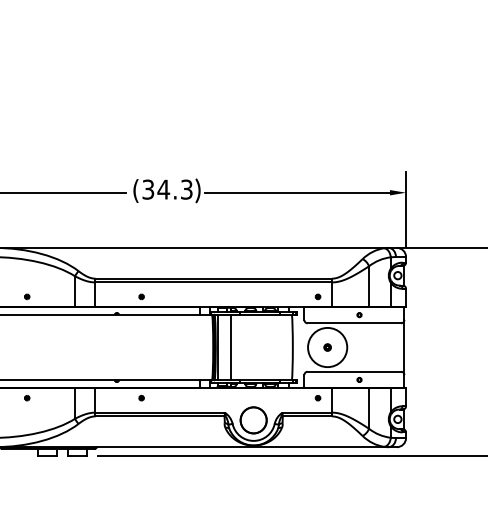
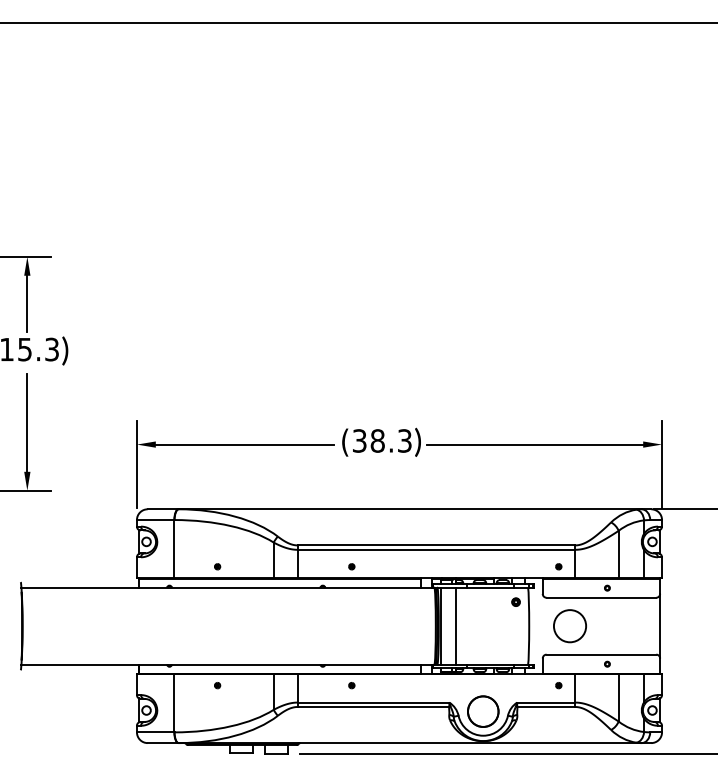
text: (163, 189) -> (377, 440), (34.3 -> (38.3
part: (327, 346) -> (515, 601), moved
circle: (328, 347) -> (570, 626), size x0.7

